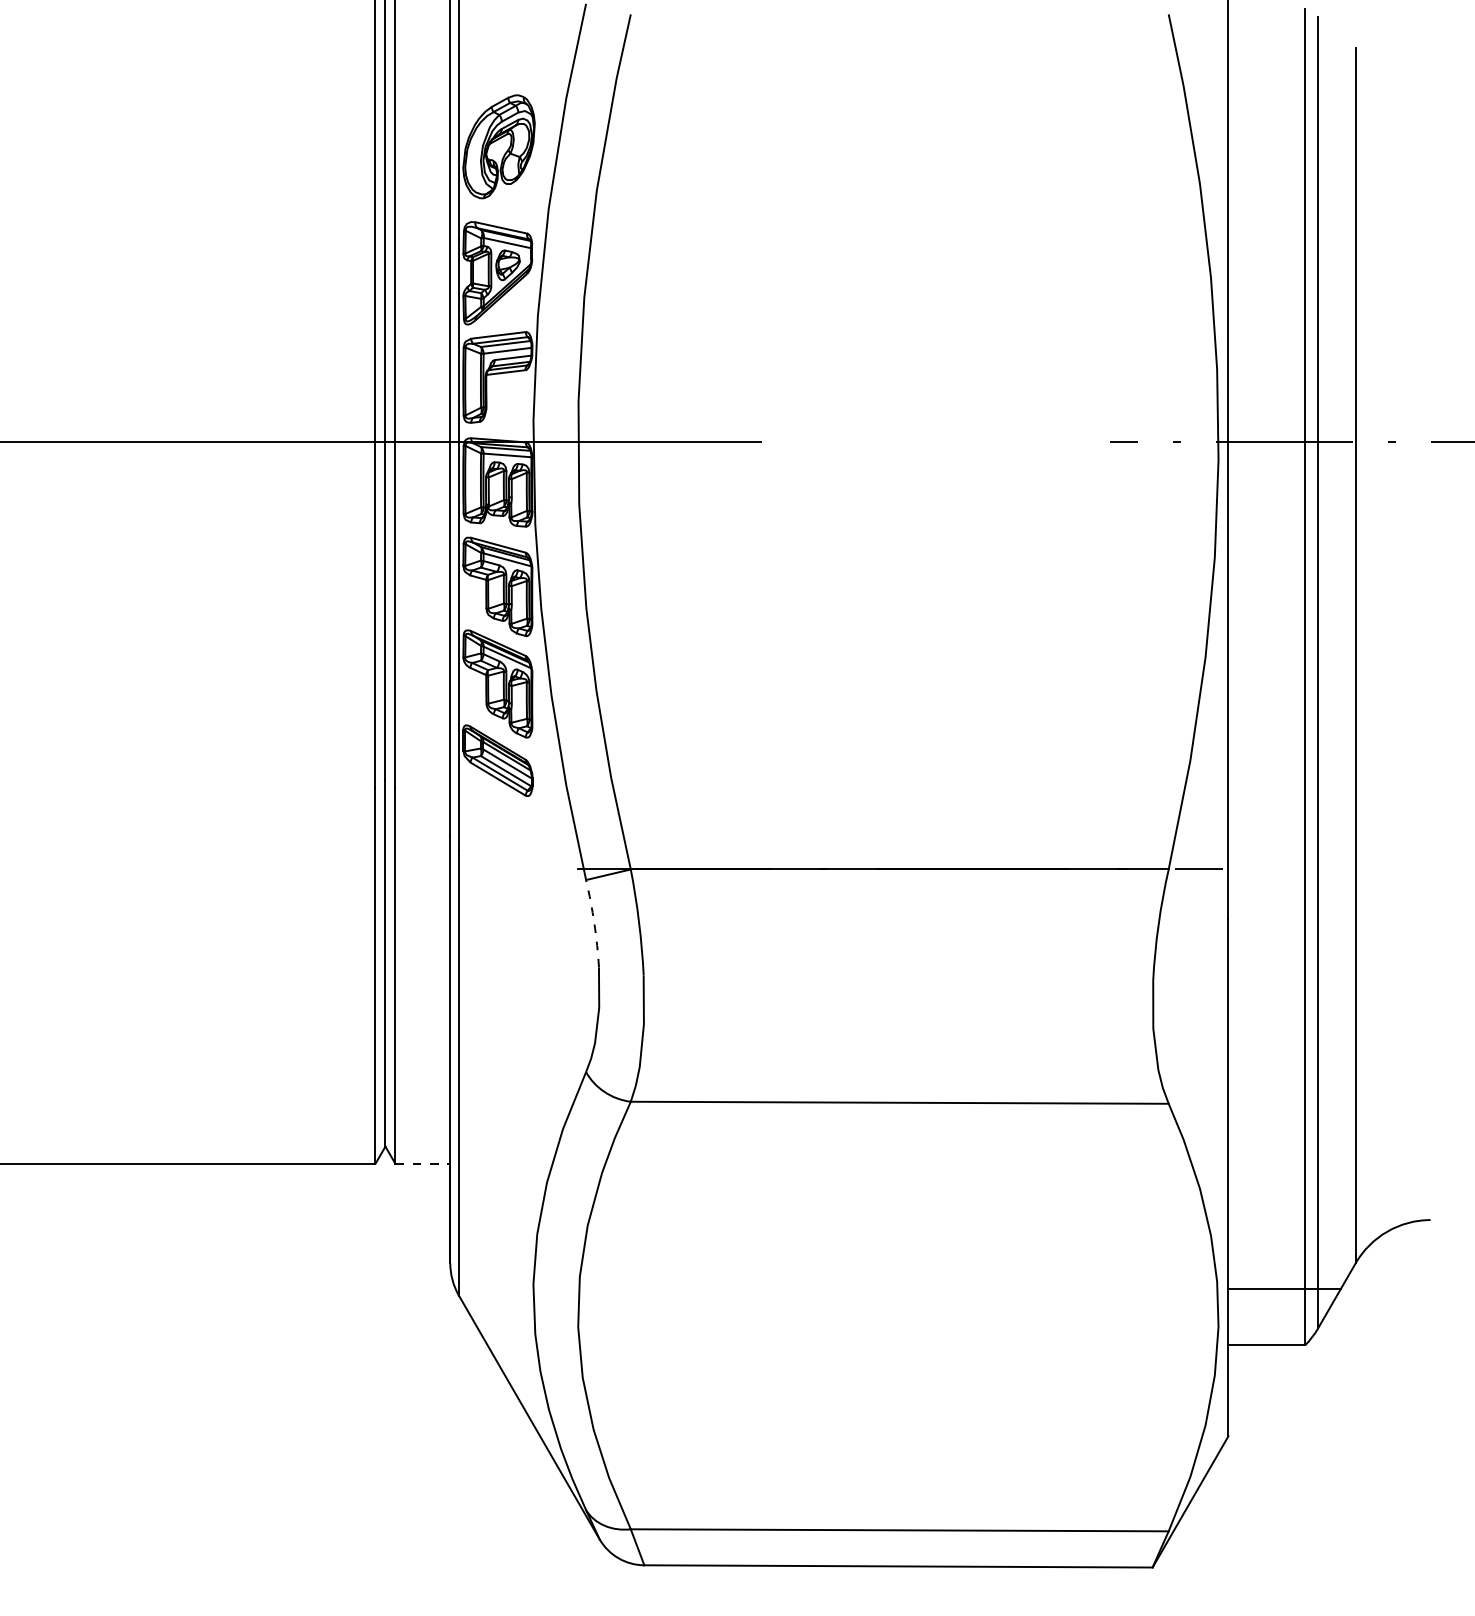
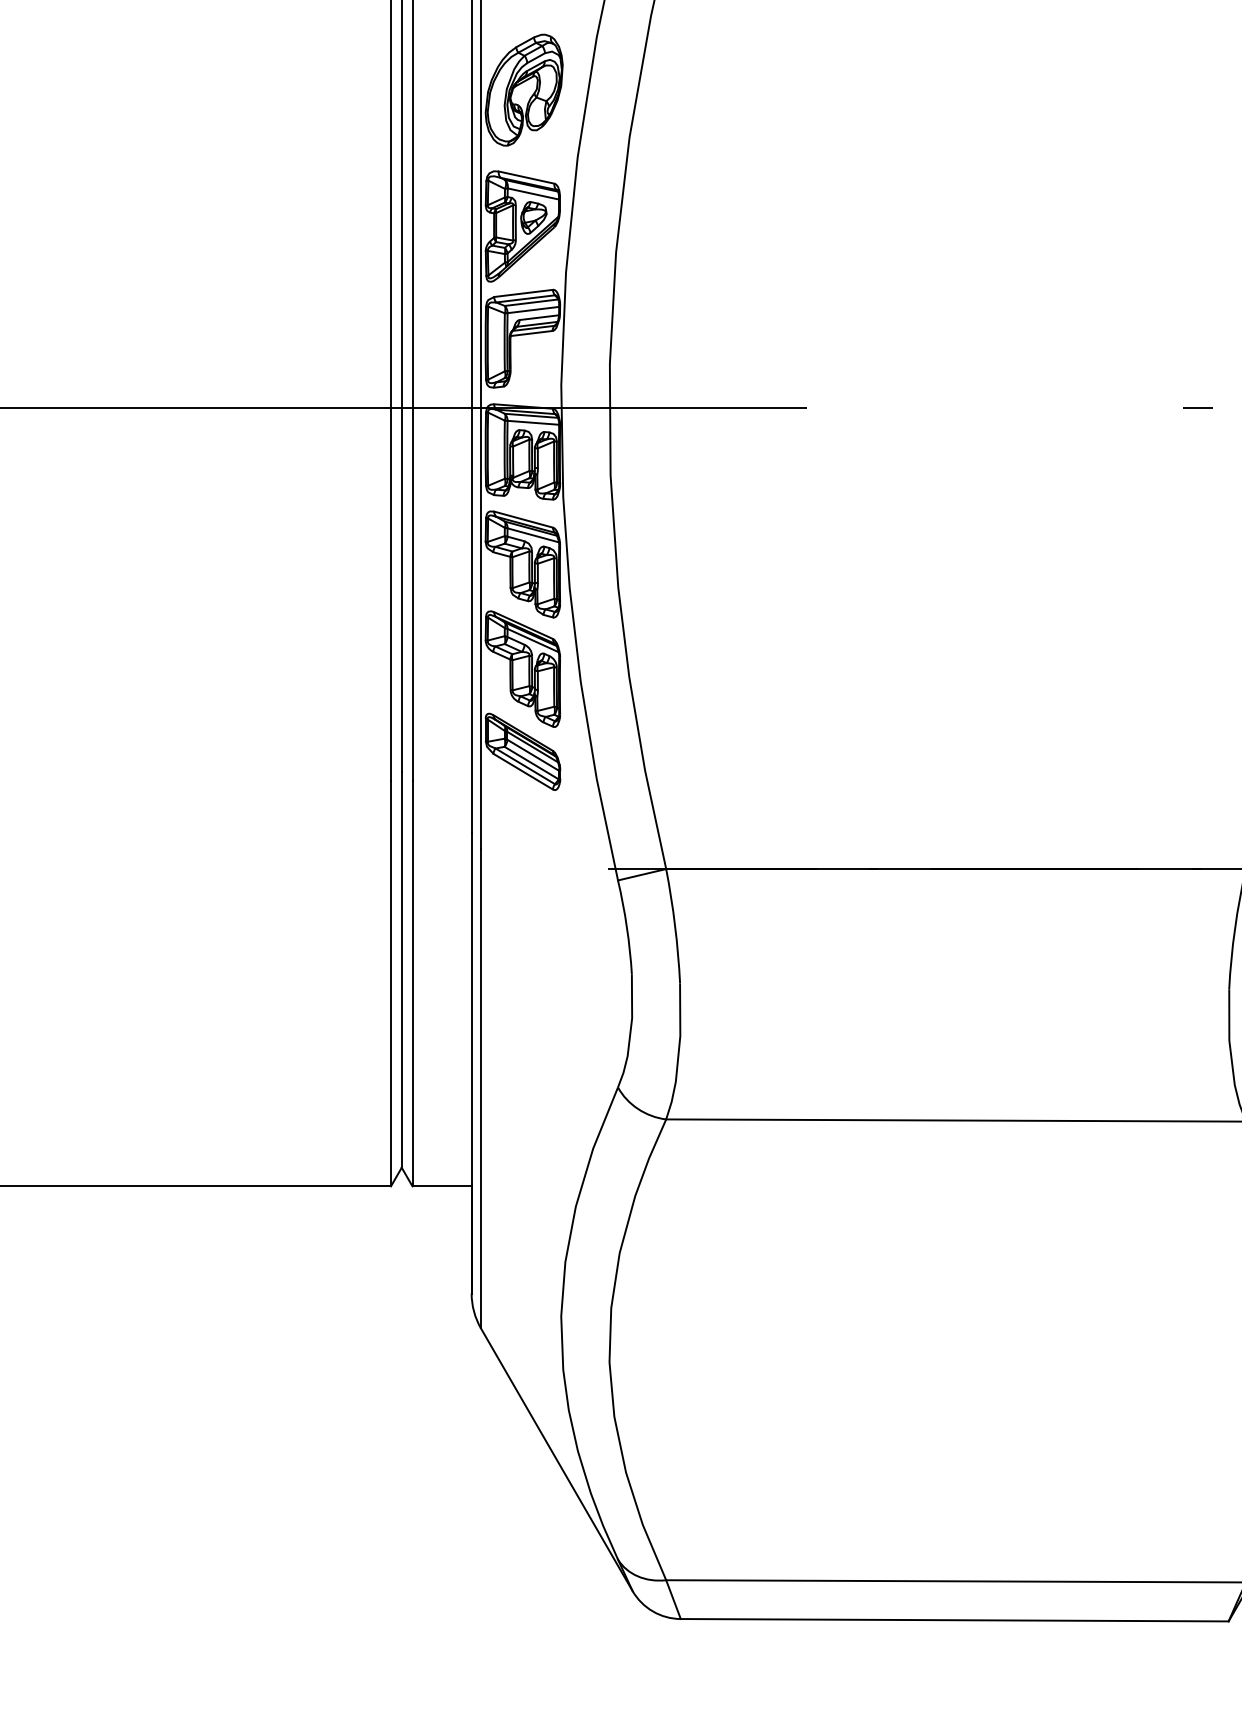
arc: (594, 923) -> (627, 927), dashed -> solid
line: (423, 1163) -> (442, 1185), dashed -> solid

